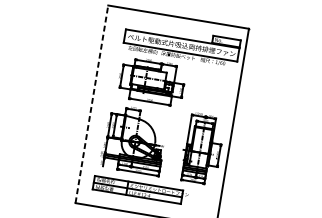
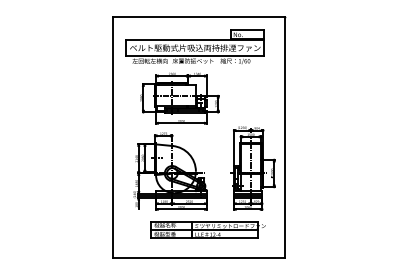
part: (181, 44) -> (194, 46), moved
line: (92, 104) -> (113, 137), dashed -> solid
part: (140, 189) -> (207, 229), moved

